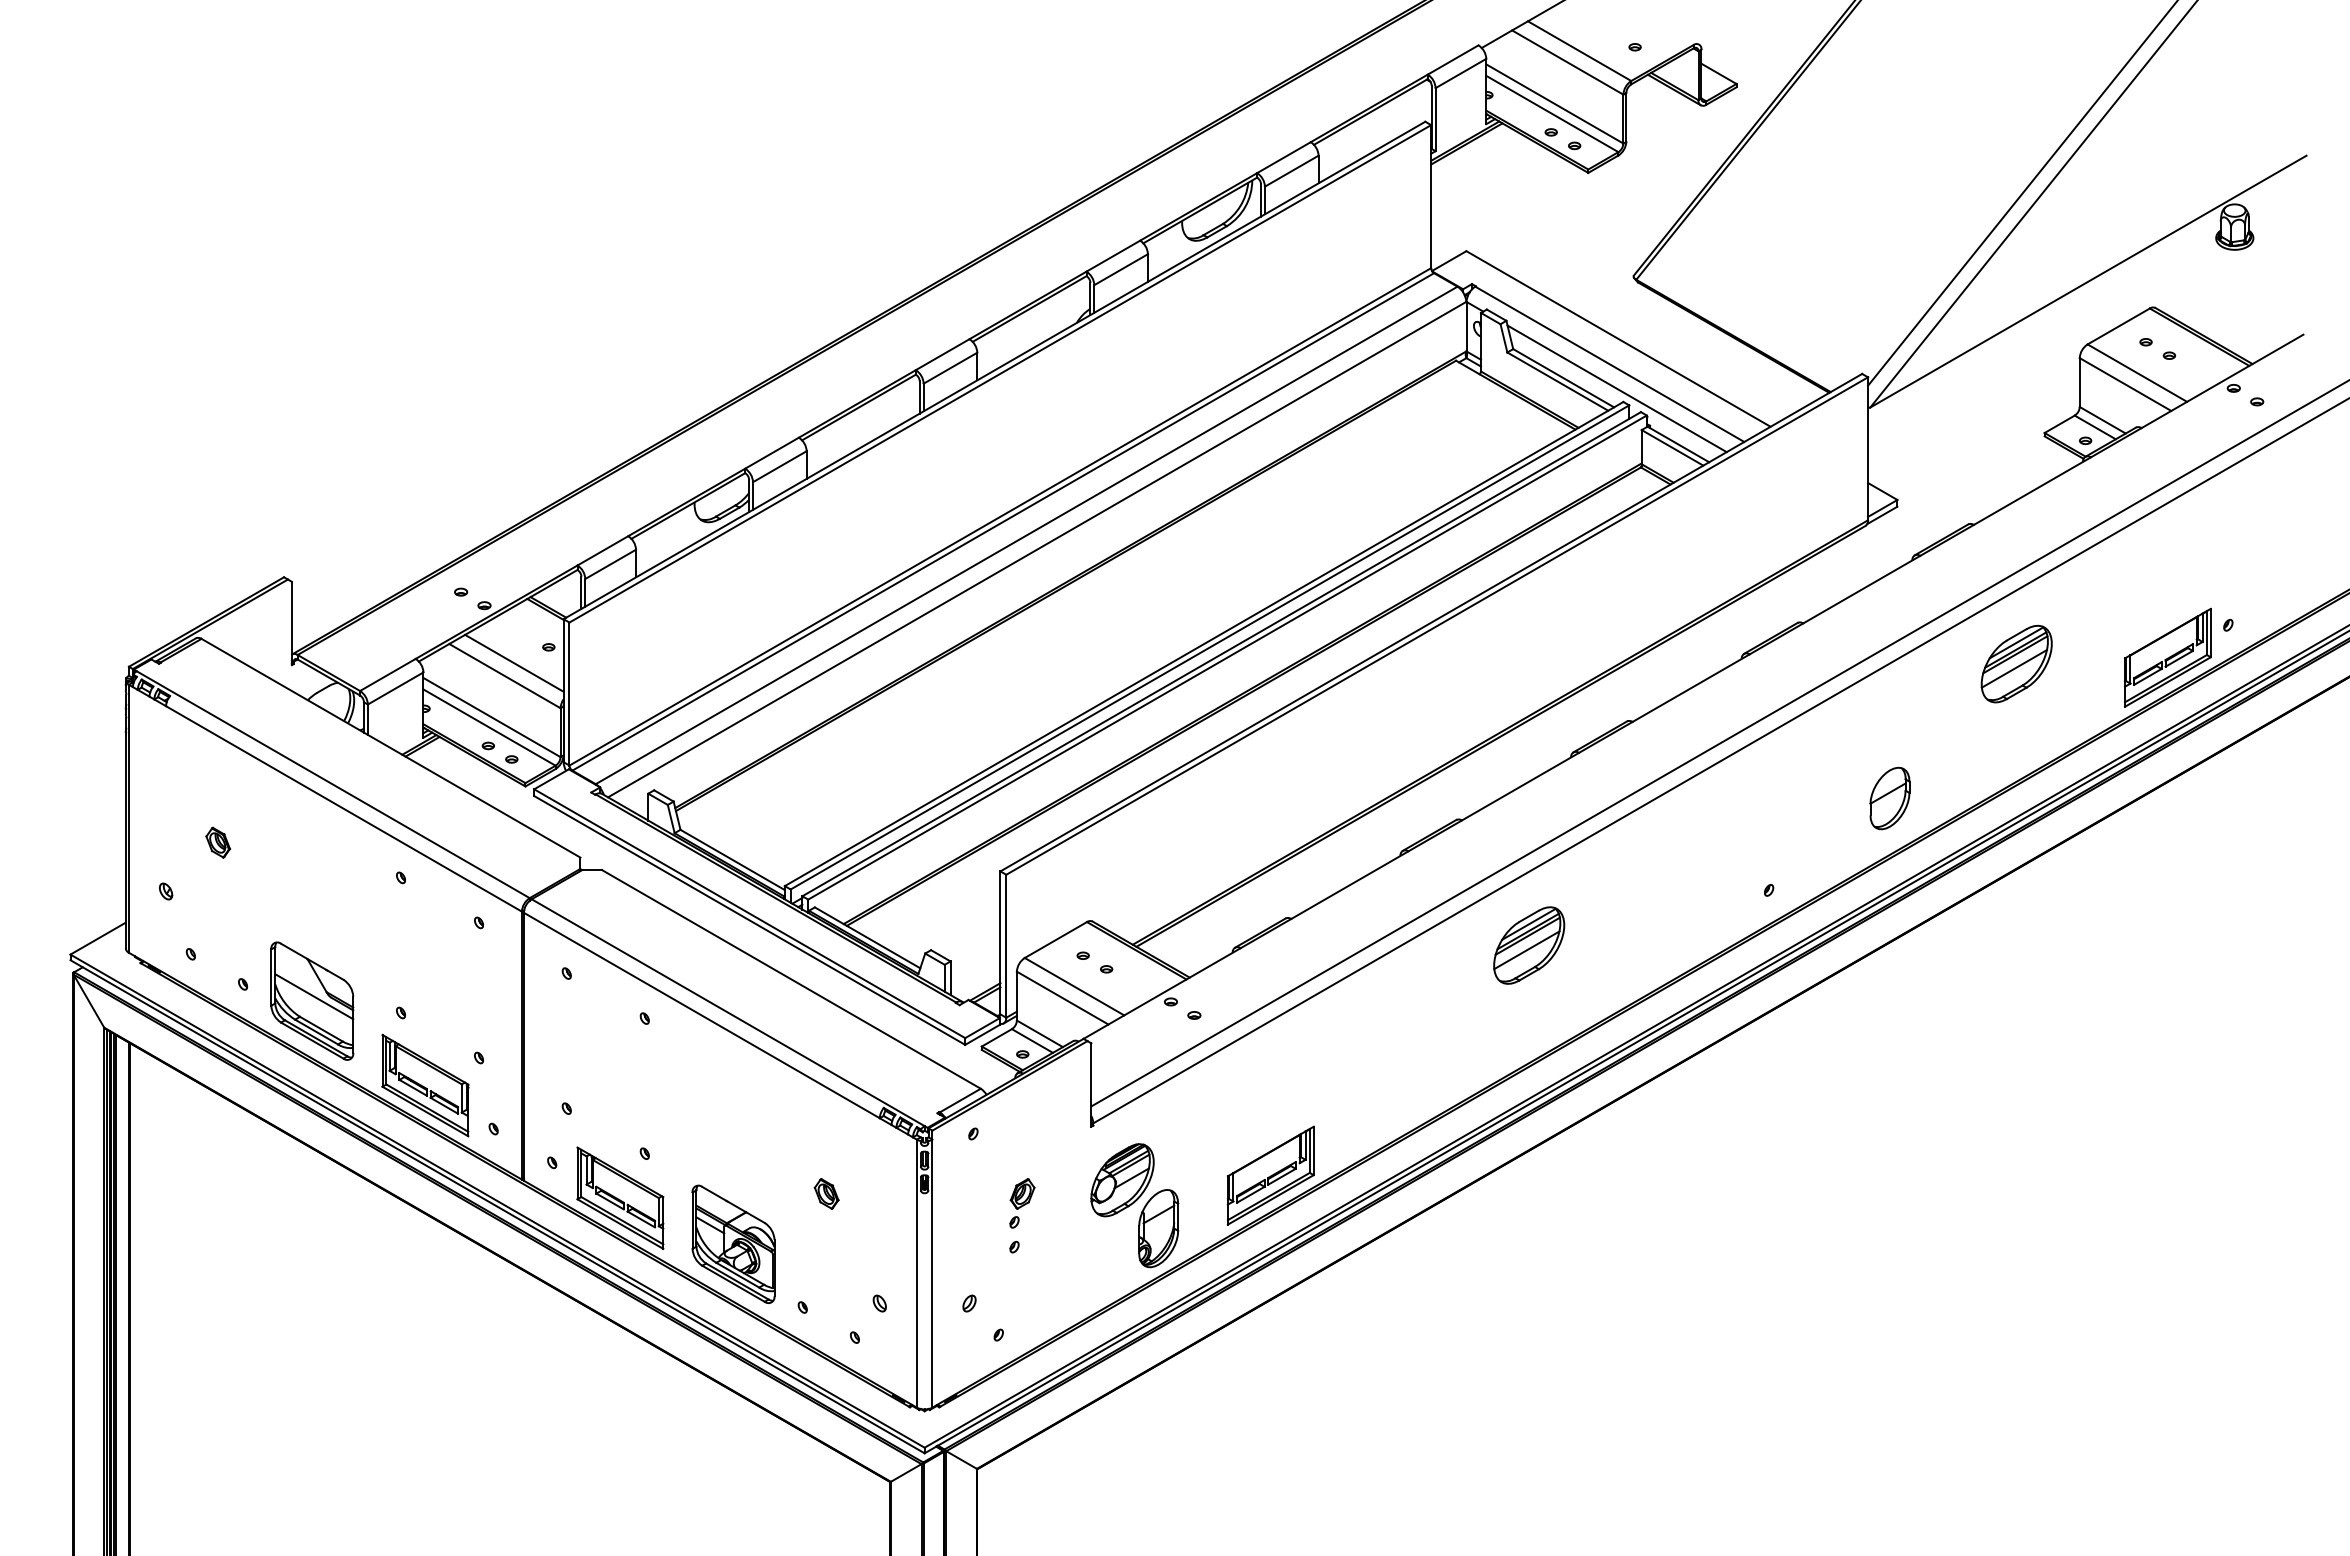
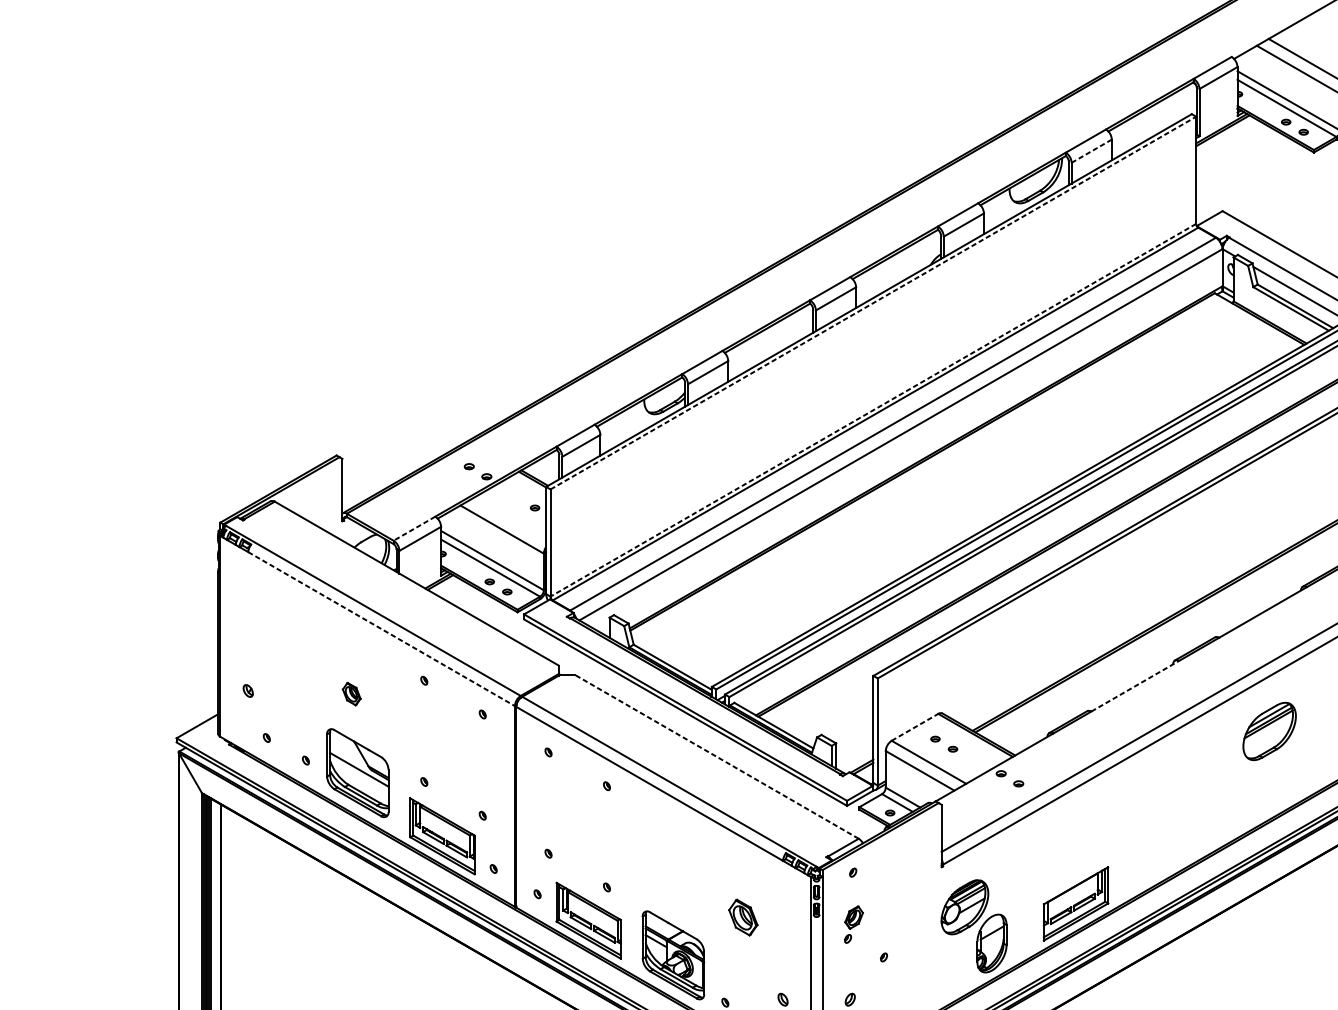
line: (1291, 171) -> (1091, 151), solid -> dashed
line: (1000, 373) -> (873, 302), solid -> dashed
line: (999, 517) -> (872, 410), solid -> dashed
line: (514, 662) -> (509, 519), removed
line: (387, 675) -> (414, 529), solid -> dashed
line: (344, 809) -> (381, 629), solid -> dashed
part: (218, 842) -> (351, 693), moved
line: (1349, 885) -> (1134, 686), solid -> dashed
line: (1055, 940) -> (914, 727), solid -> dashed
line: (1526, 950) -> (1267, 735), removed
line: (791, 979) -> (716, 756), solid -> dashed
part: (826, 1193) -> (743, 917), size x1.6
part: (1022, 1203) -> (854, 924), moved

